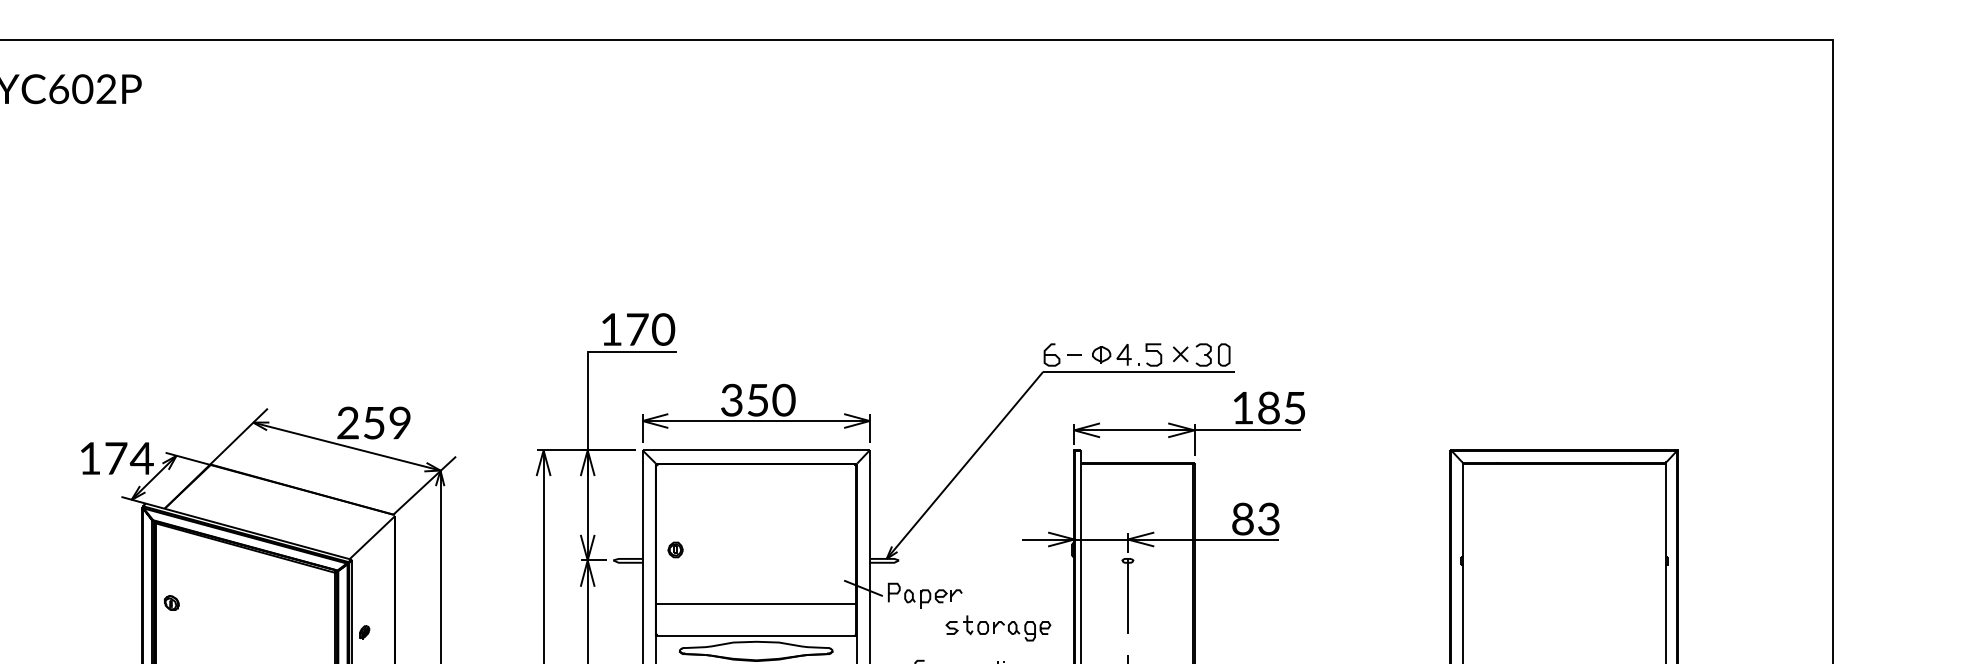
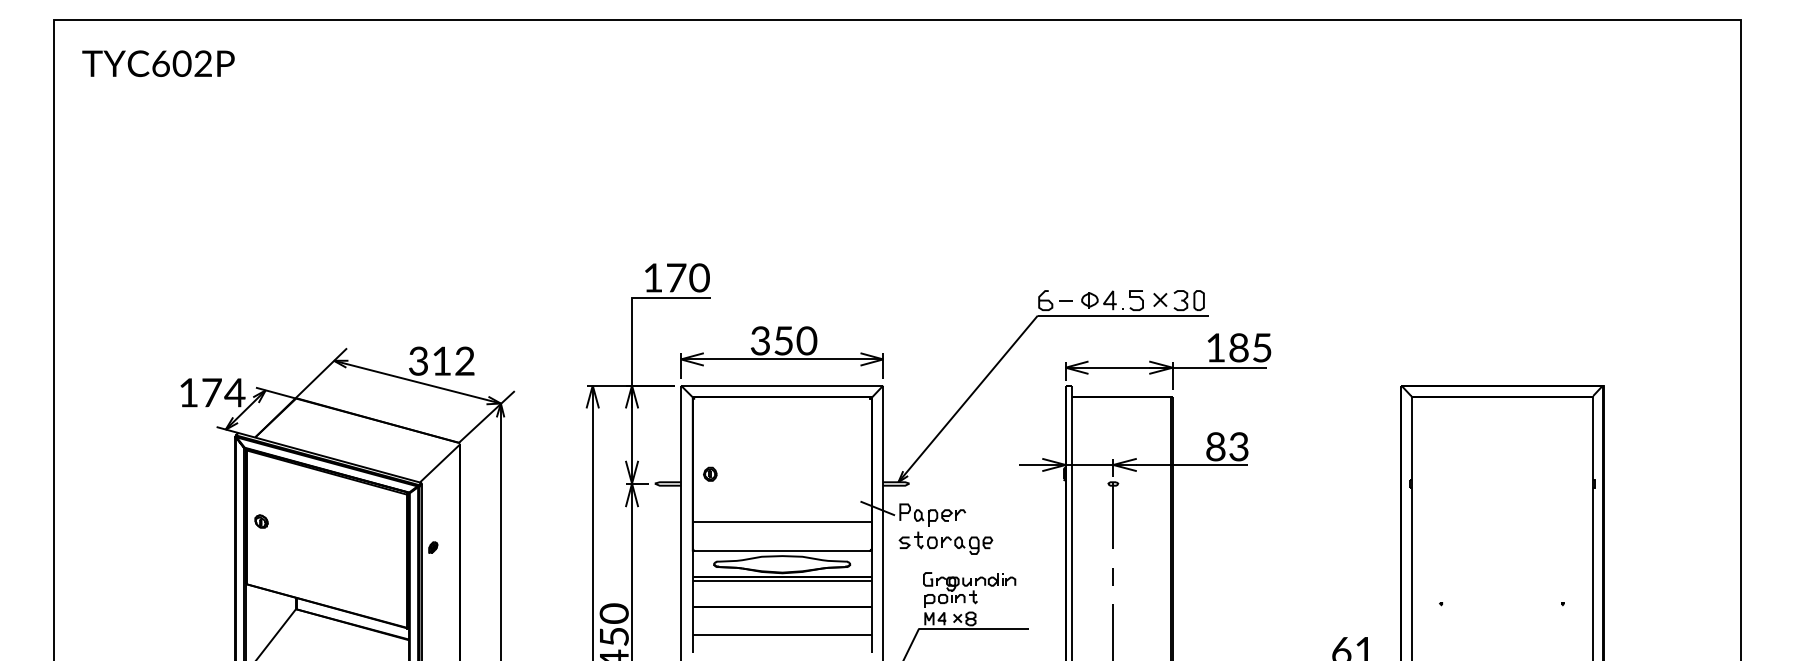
text: (373, 422) -> (441, 360), 259 -> 312
part: (997, 627) -> (945, 542), moved

